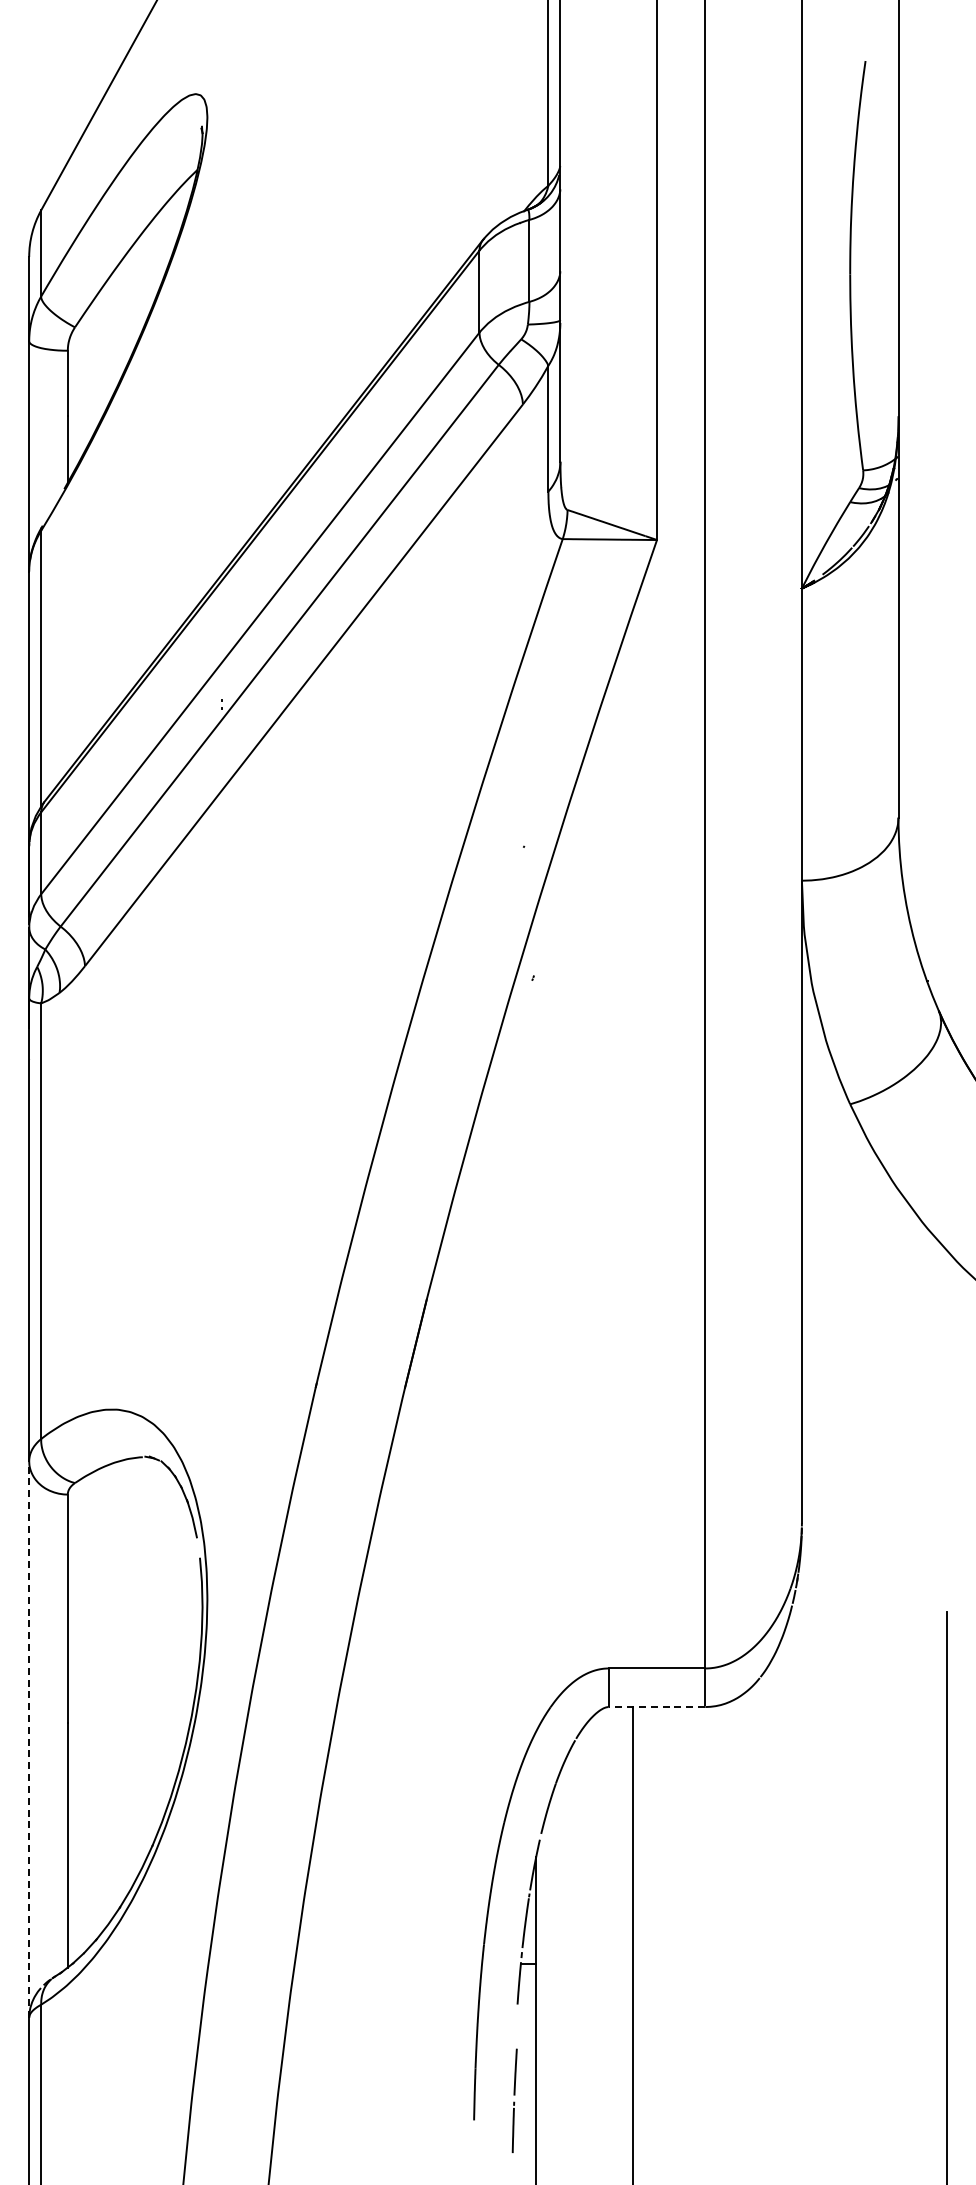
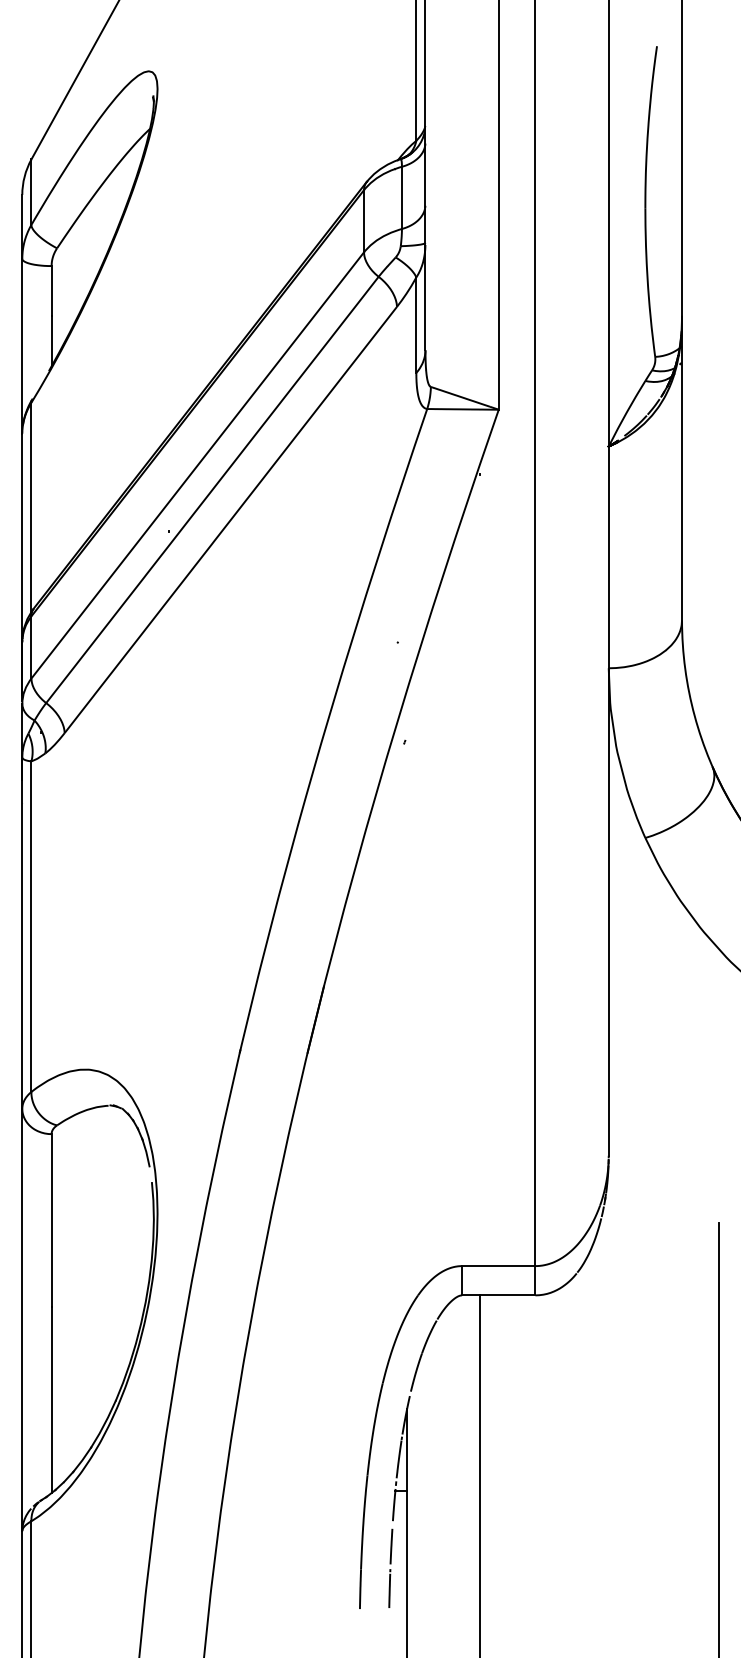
line: (656, 1707) -> (498, 1295), dashed -> solid
line: (29, 1739) -> (22, 1320), dashed -> solid
line: (514, 2101) -> (390, 1568), moved

